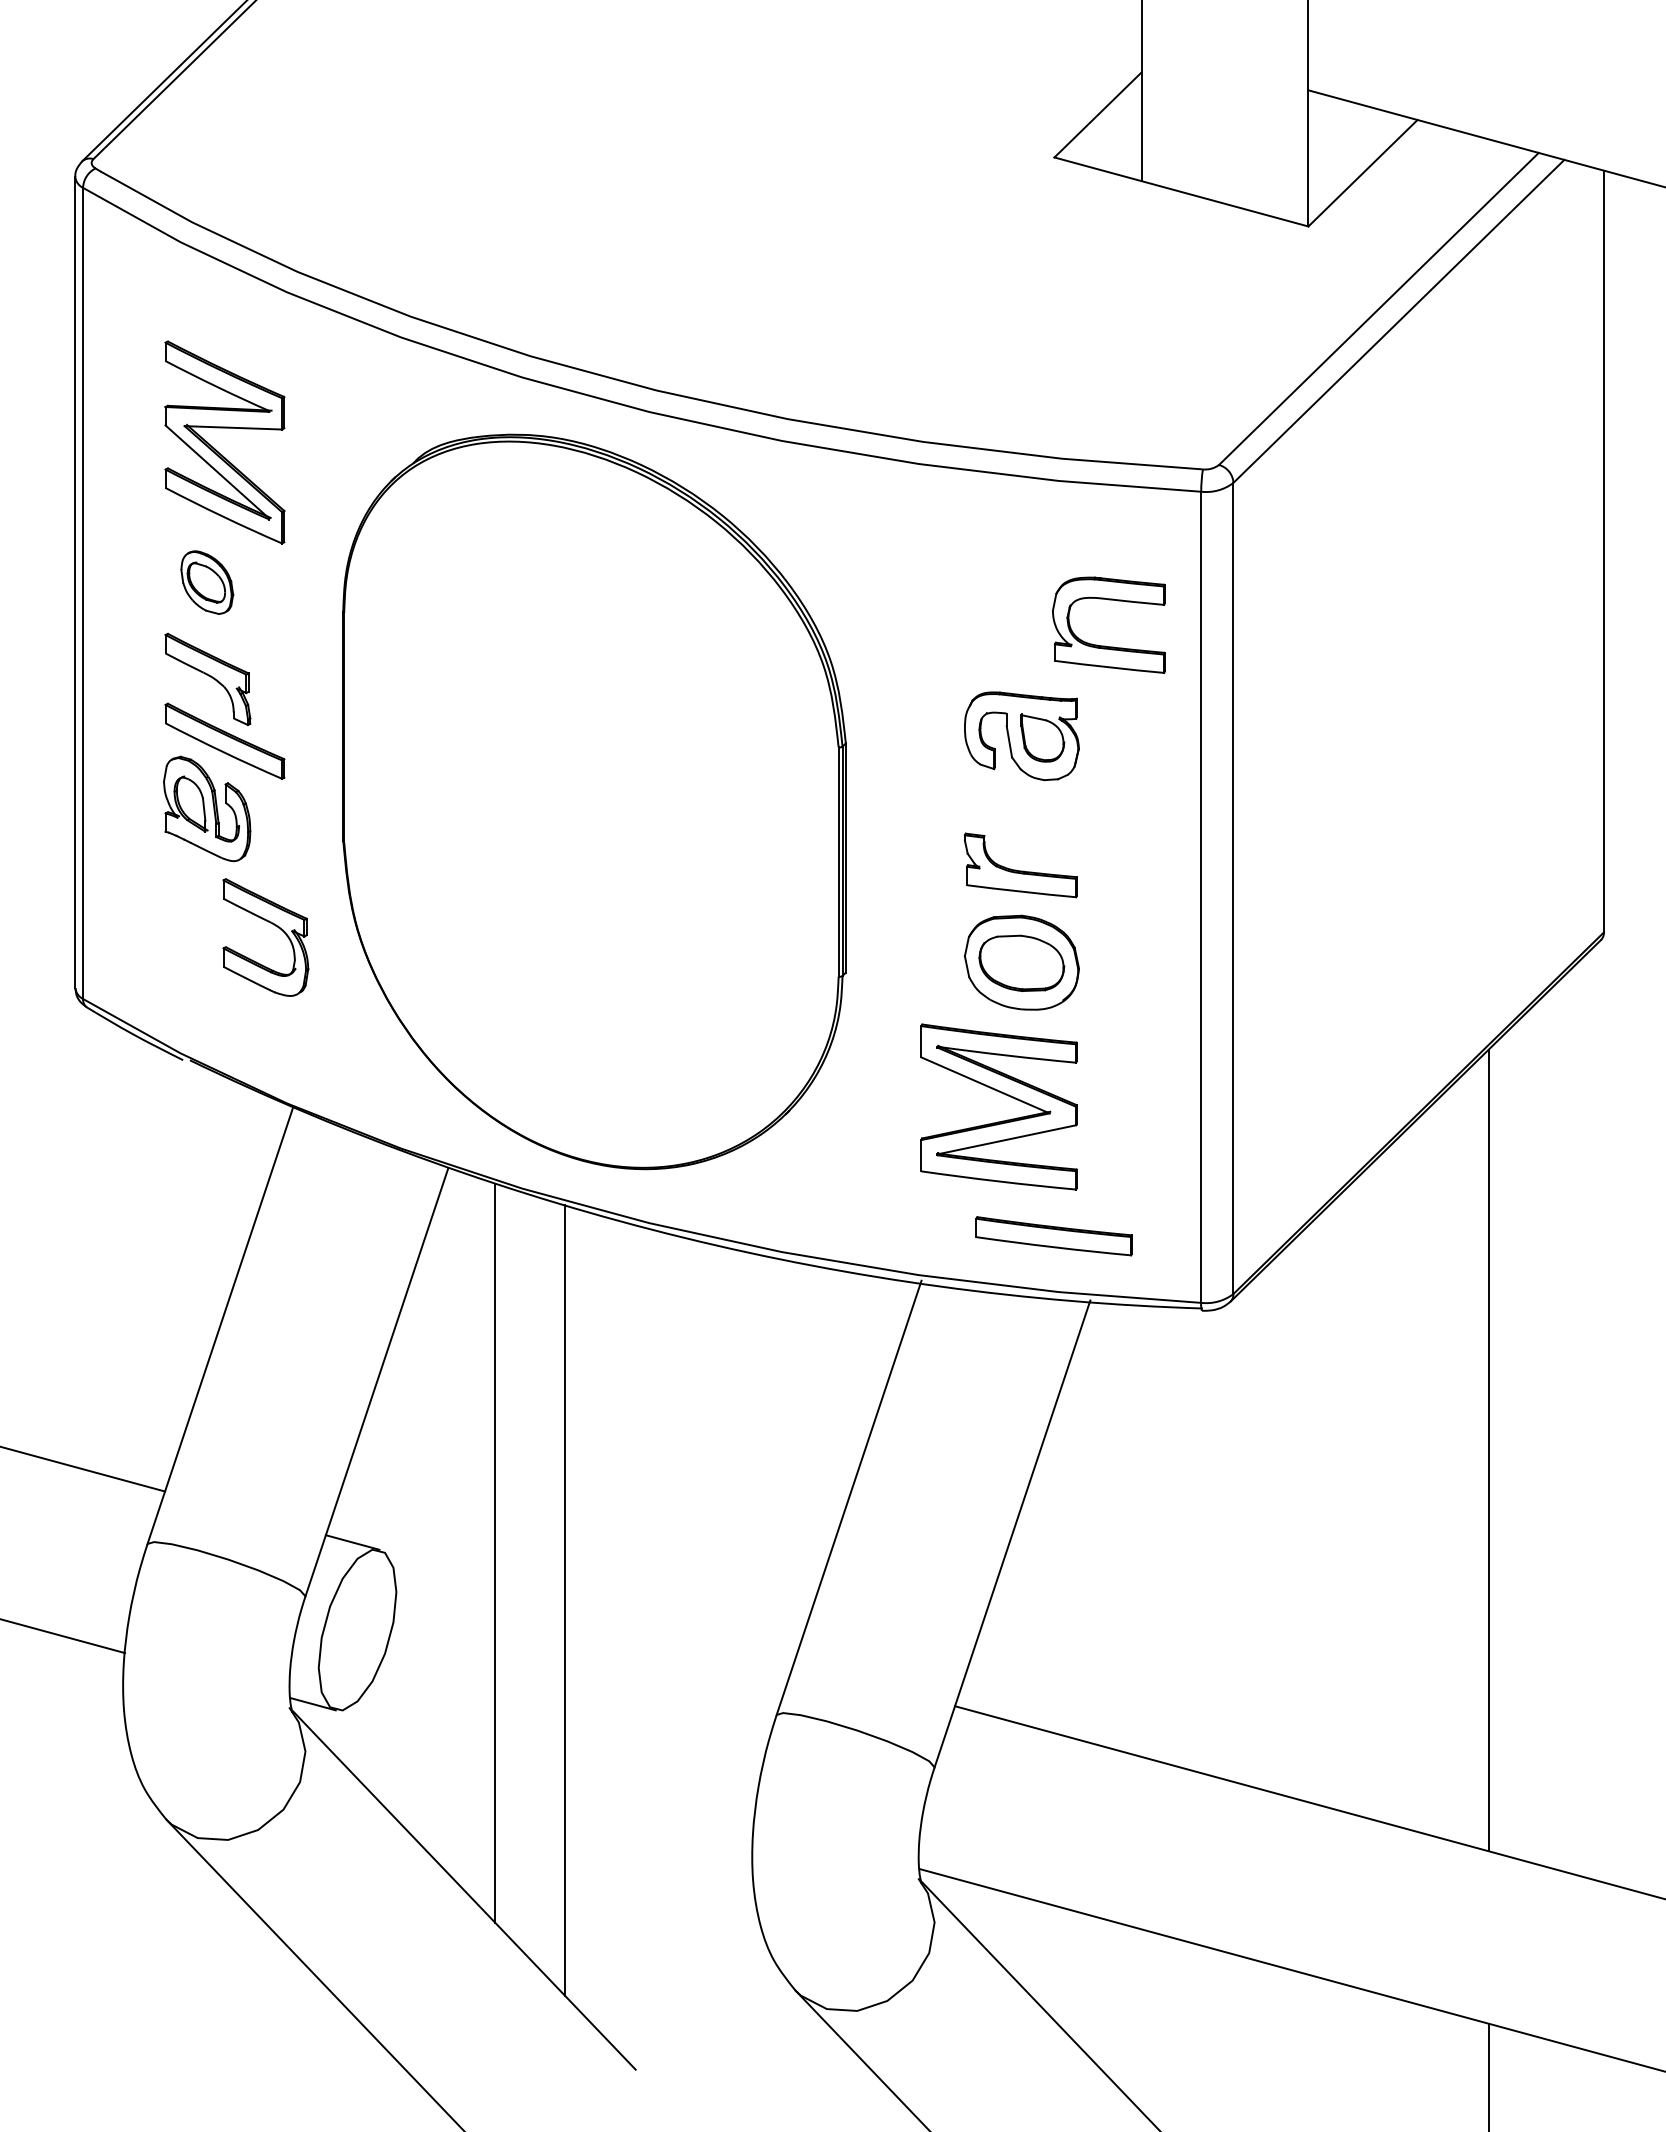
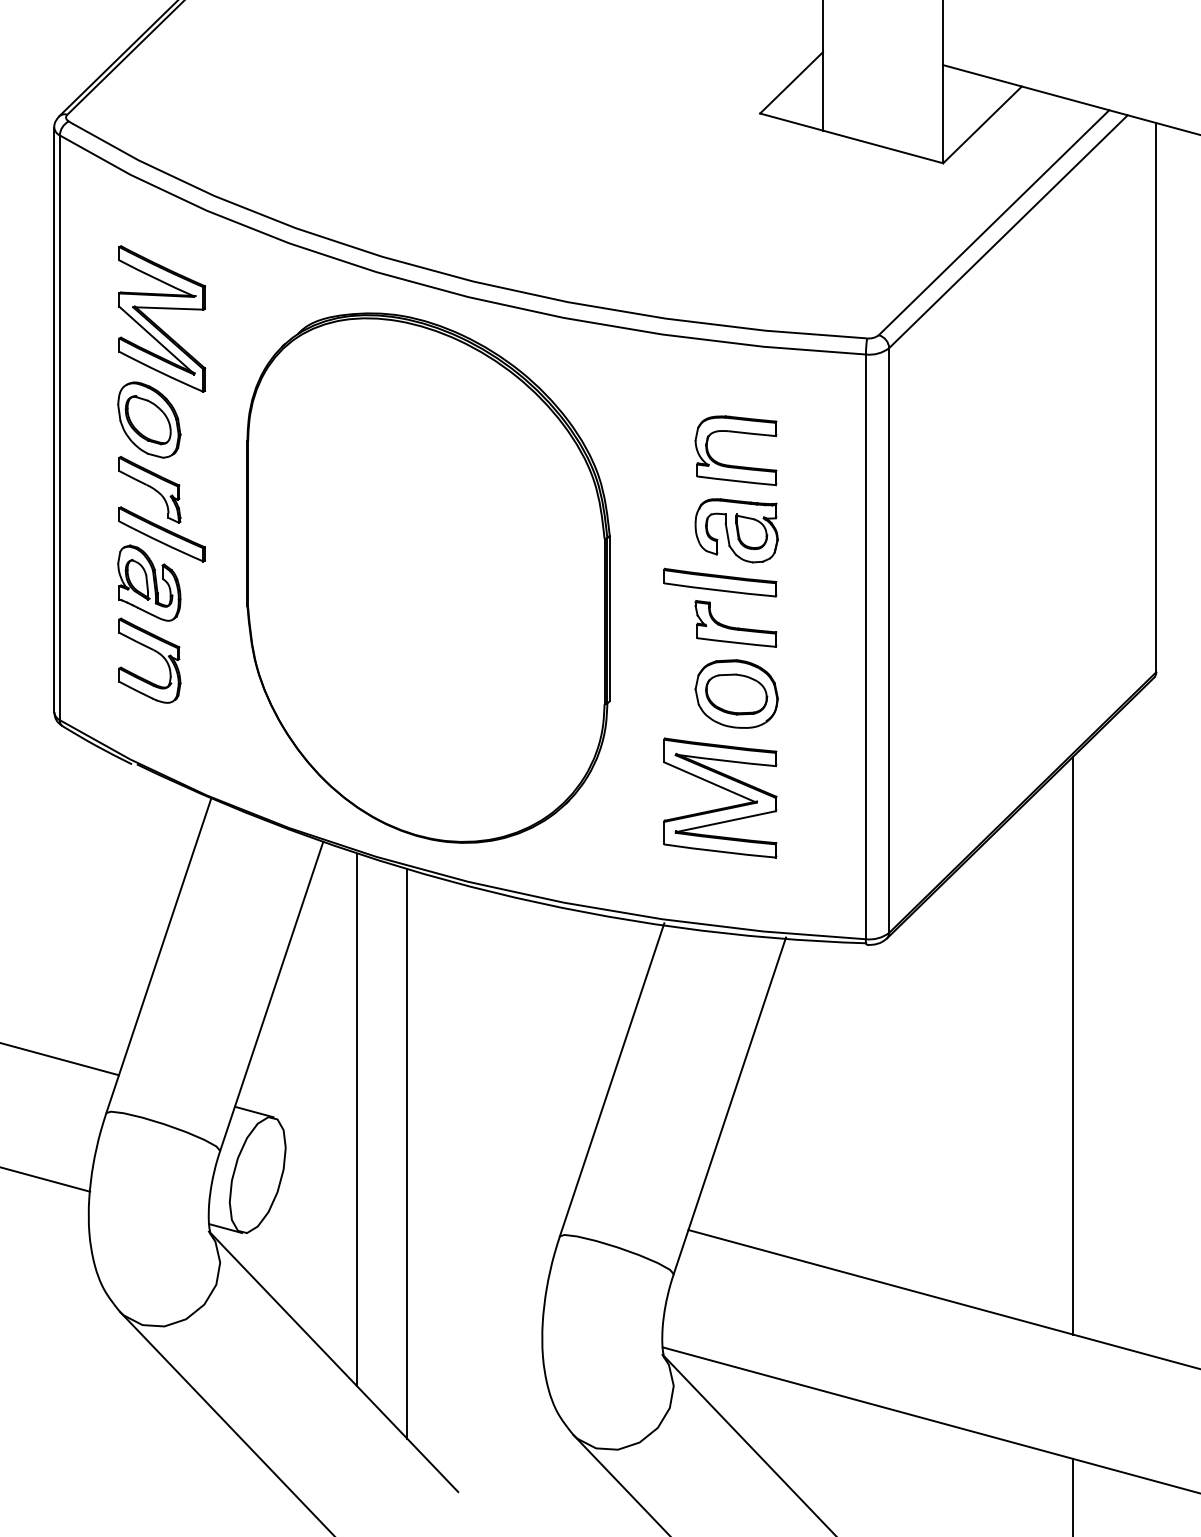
part: (207, 582) -> (149, 419), size x1.67
part: (1105, 645) -> (733, 465), moved
part: (273, 925) -> (155, 652), moved
part: (1053, 1236) -> (719, 582), moved

